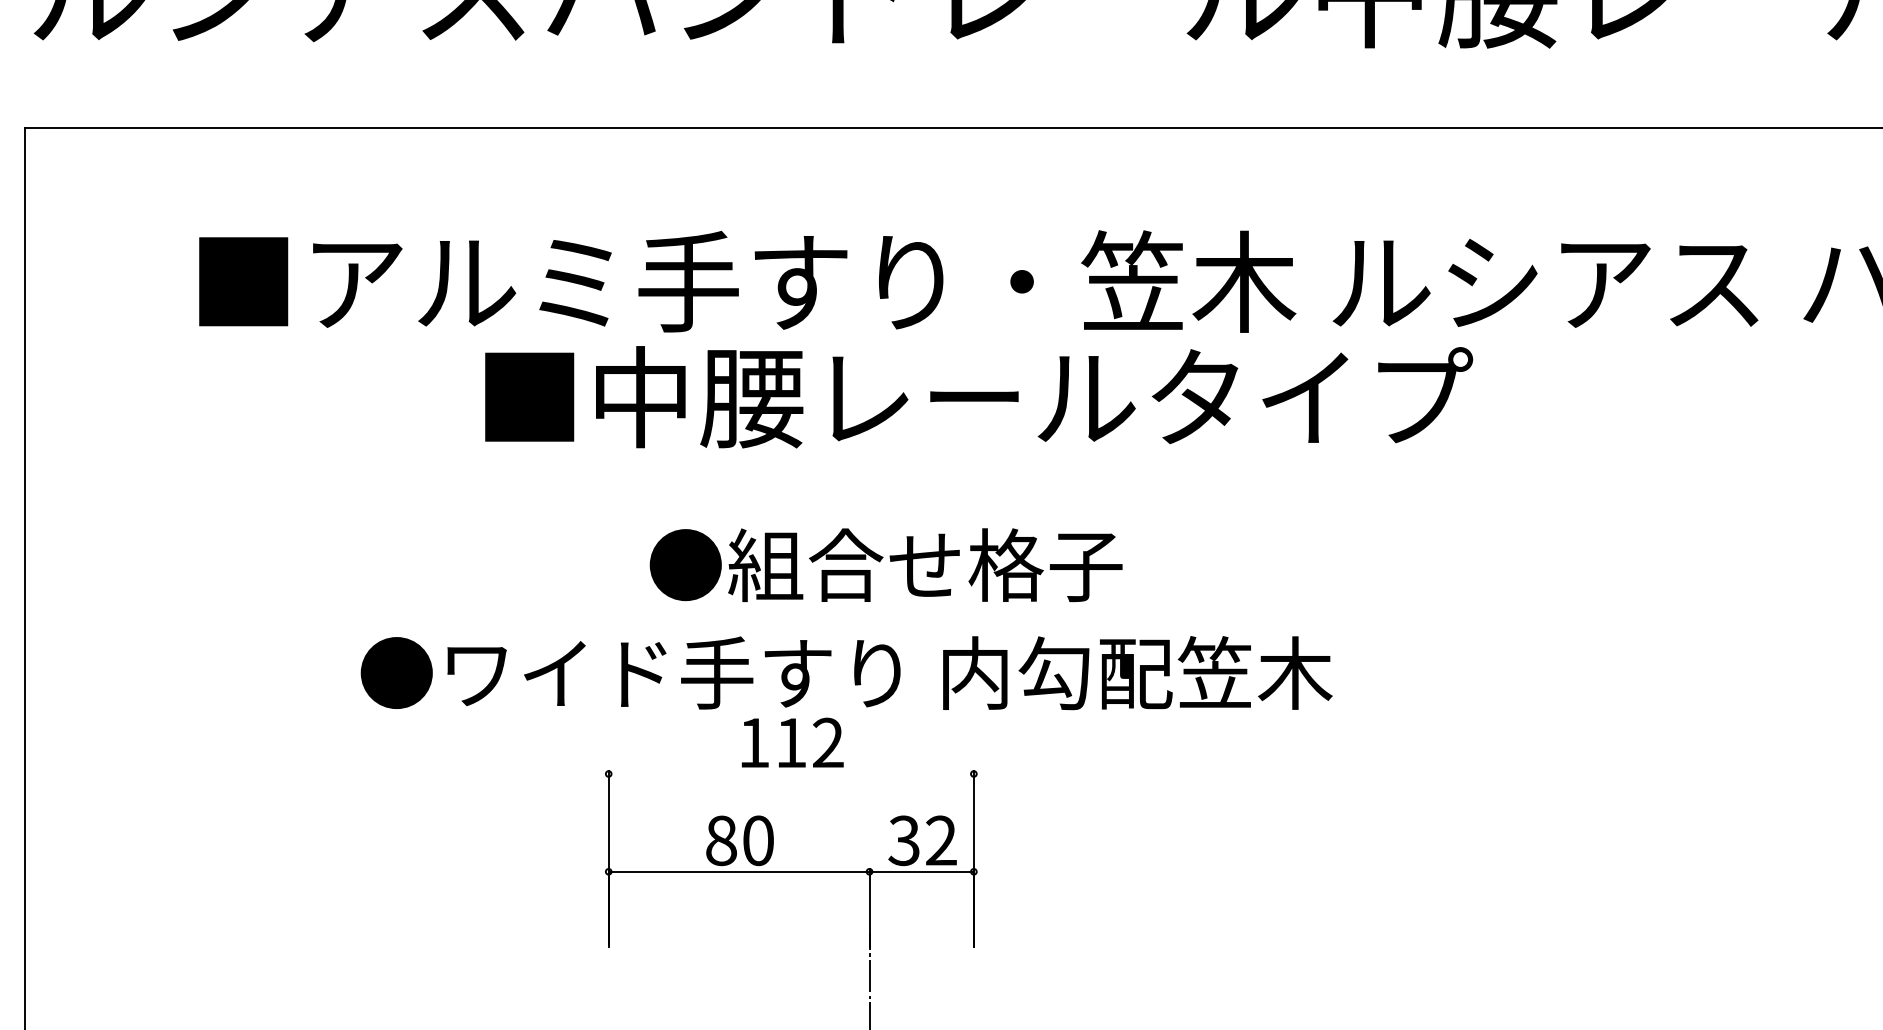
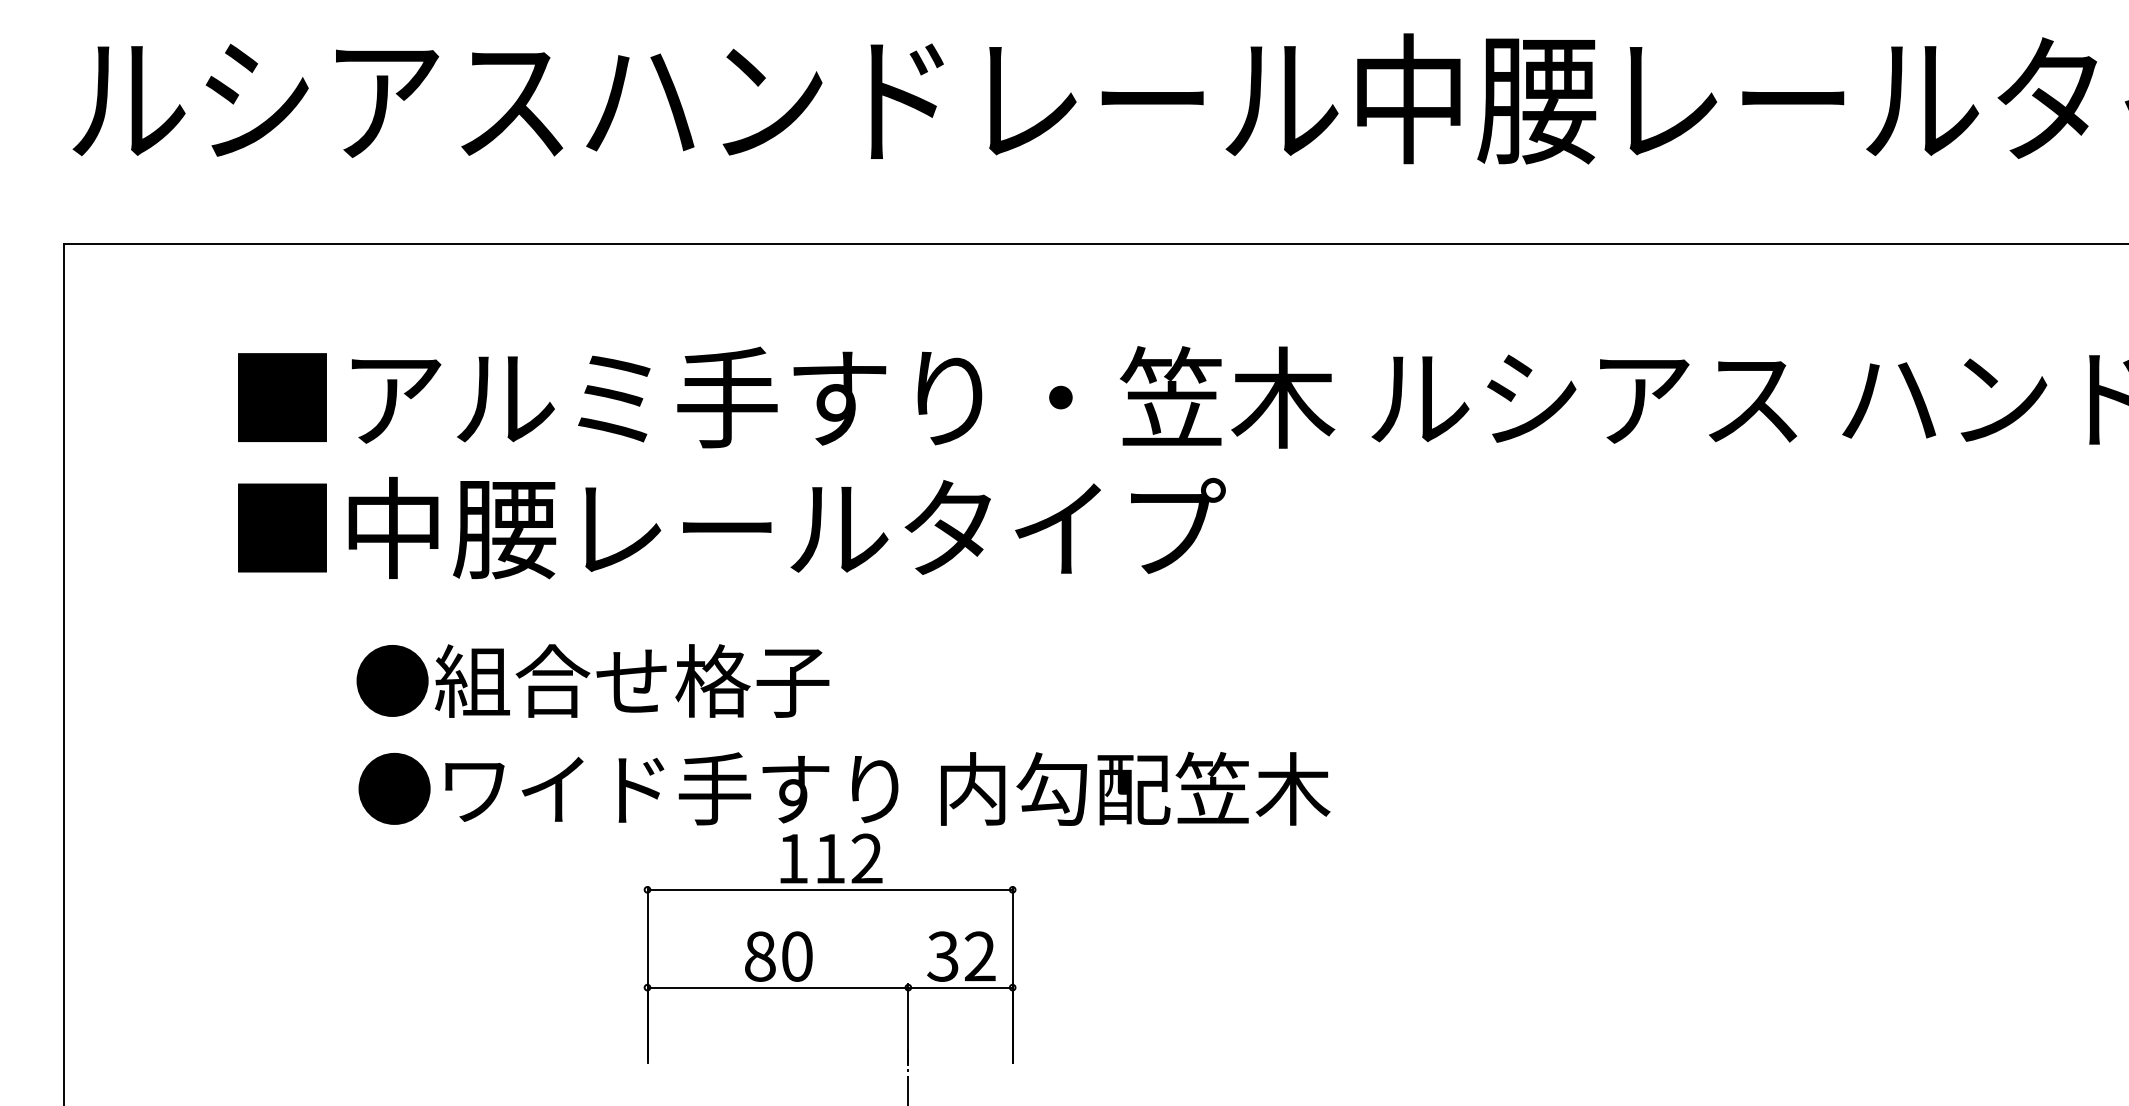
text: (978, 396) -> (731, 527), moved
text: (885, 564) -> (592, 680), moved
text: (846, 672) -> (844, 788), moved
line: (790, 773) -> (829, 889), added

